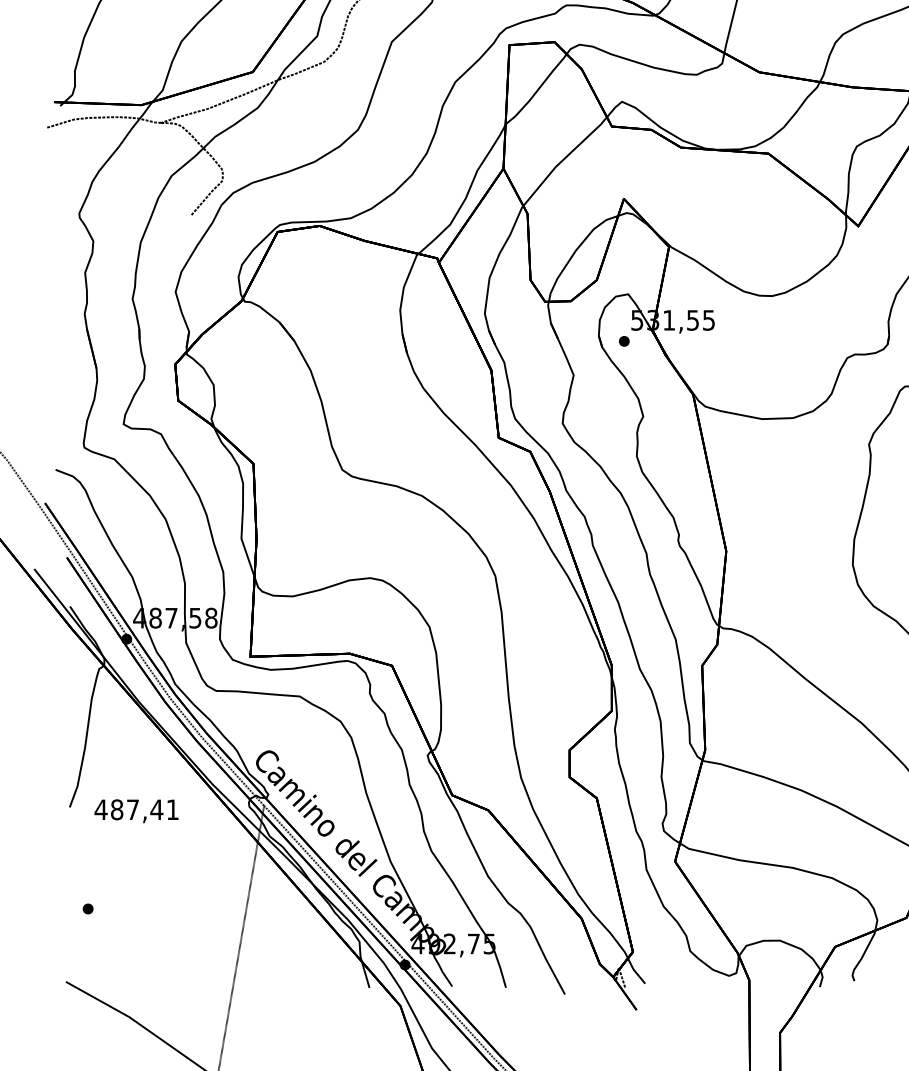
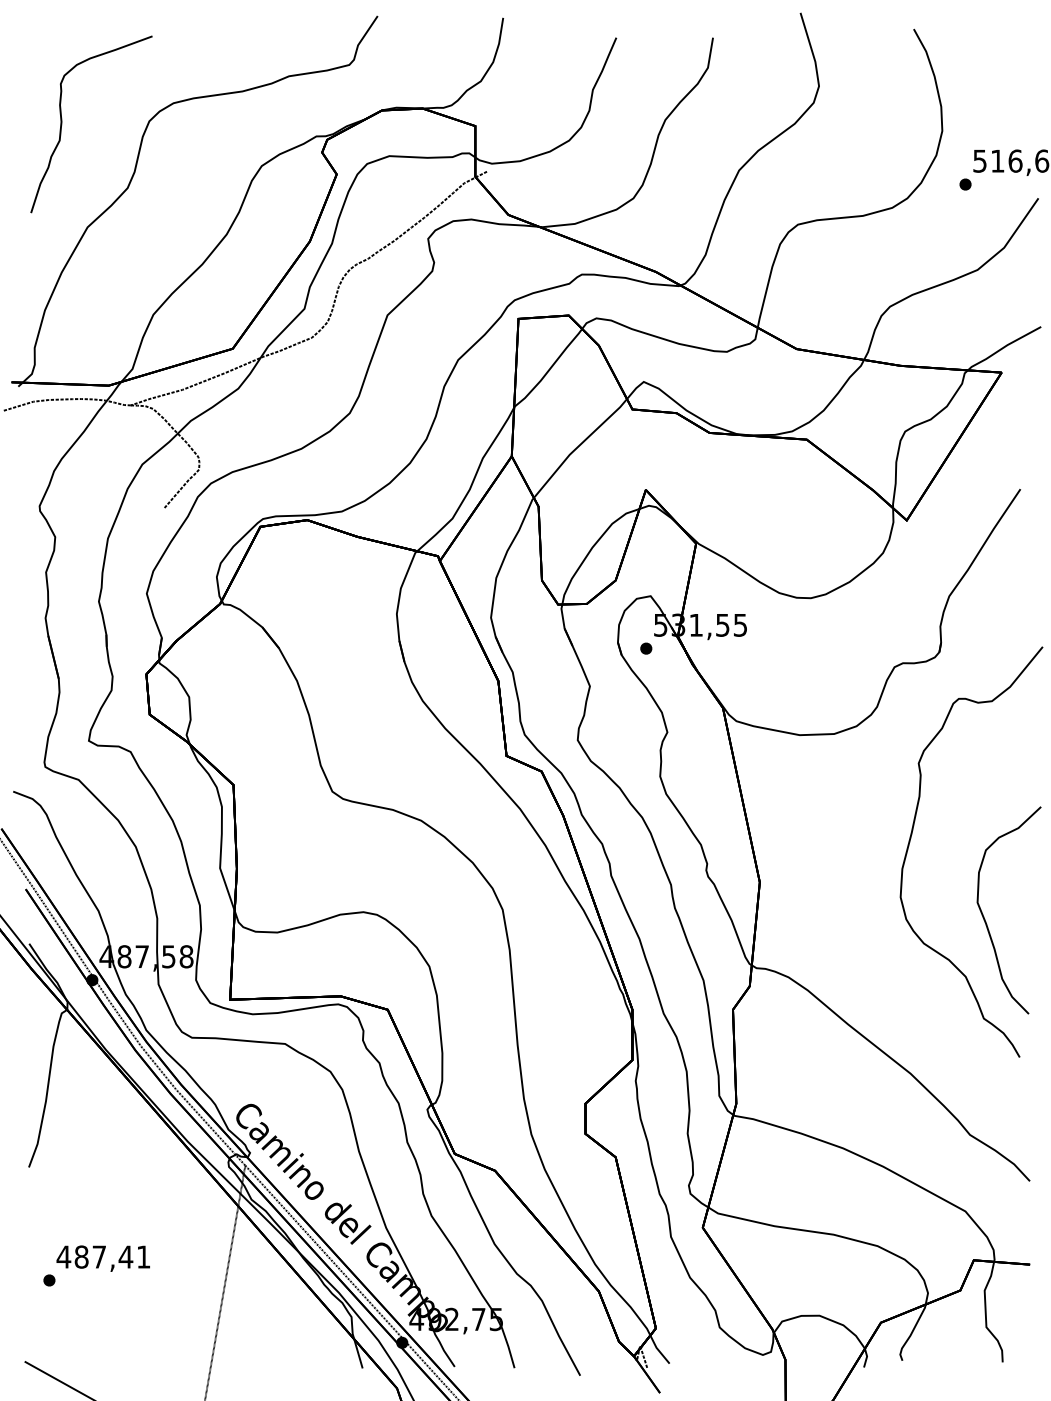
text: (135, 811) -> (102, 1258), moved

